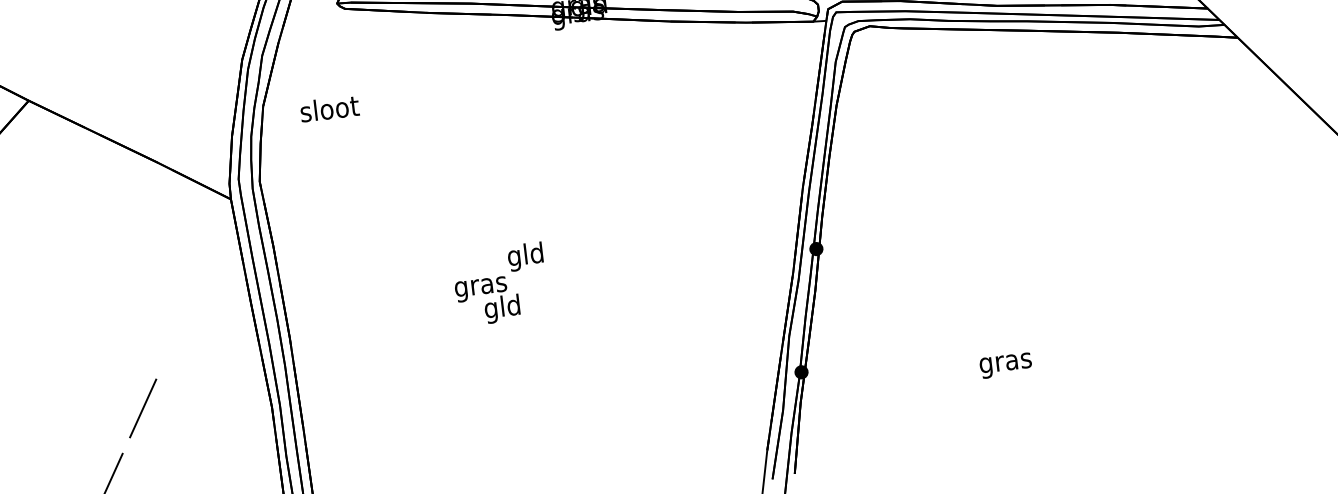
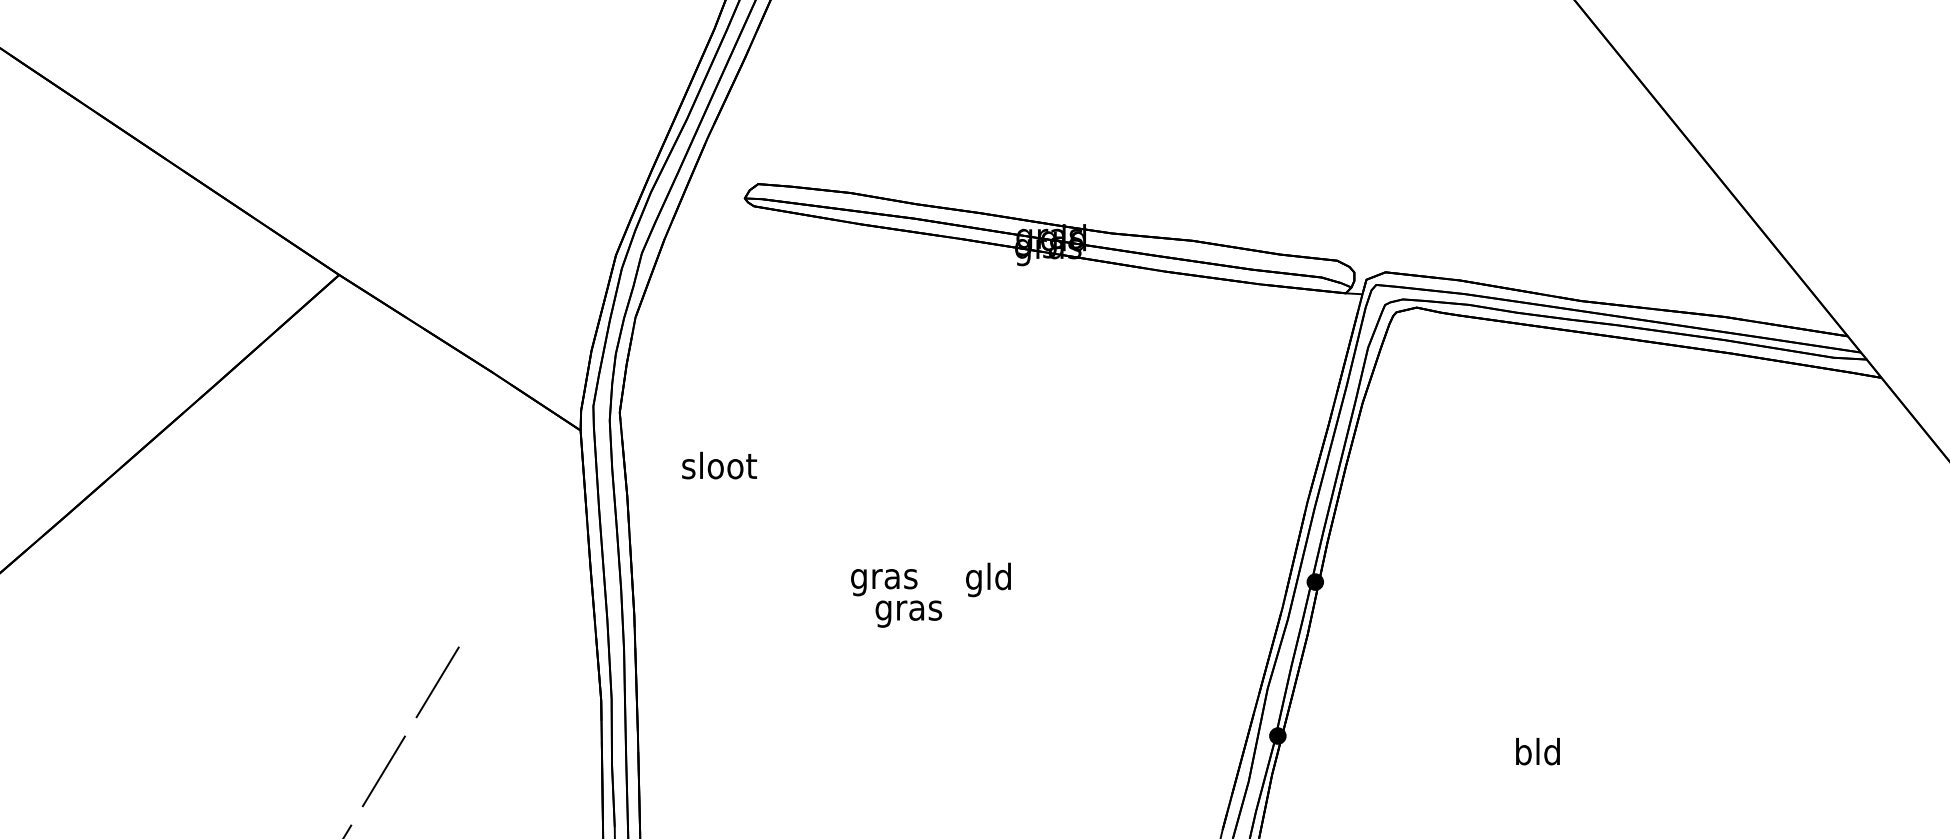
text: (329, 108) -> (719, 465), moved
text: (525, 256) -> (988, 579), moved
text: (502, 308) -> (908, 610), gld -> gras
text: (1005, 362) -> (1537, 754), gras -> bld

